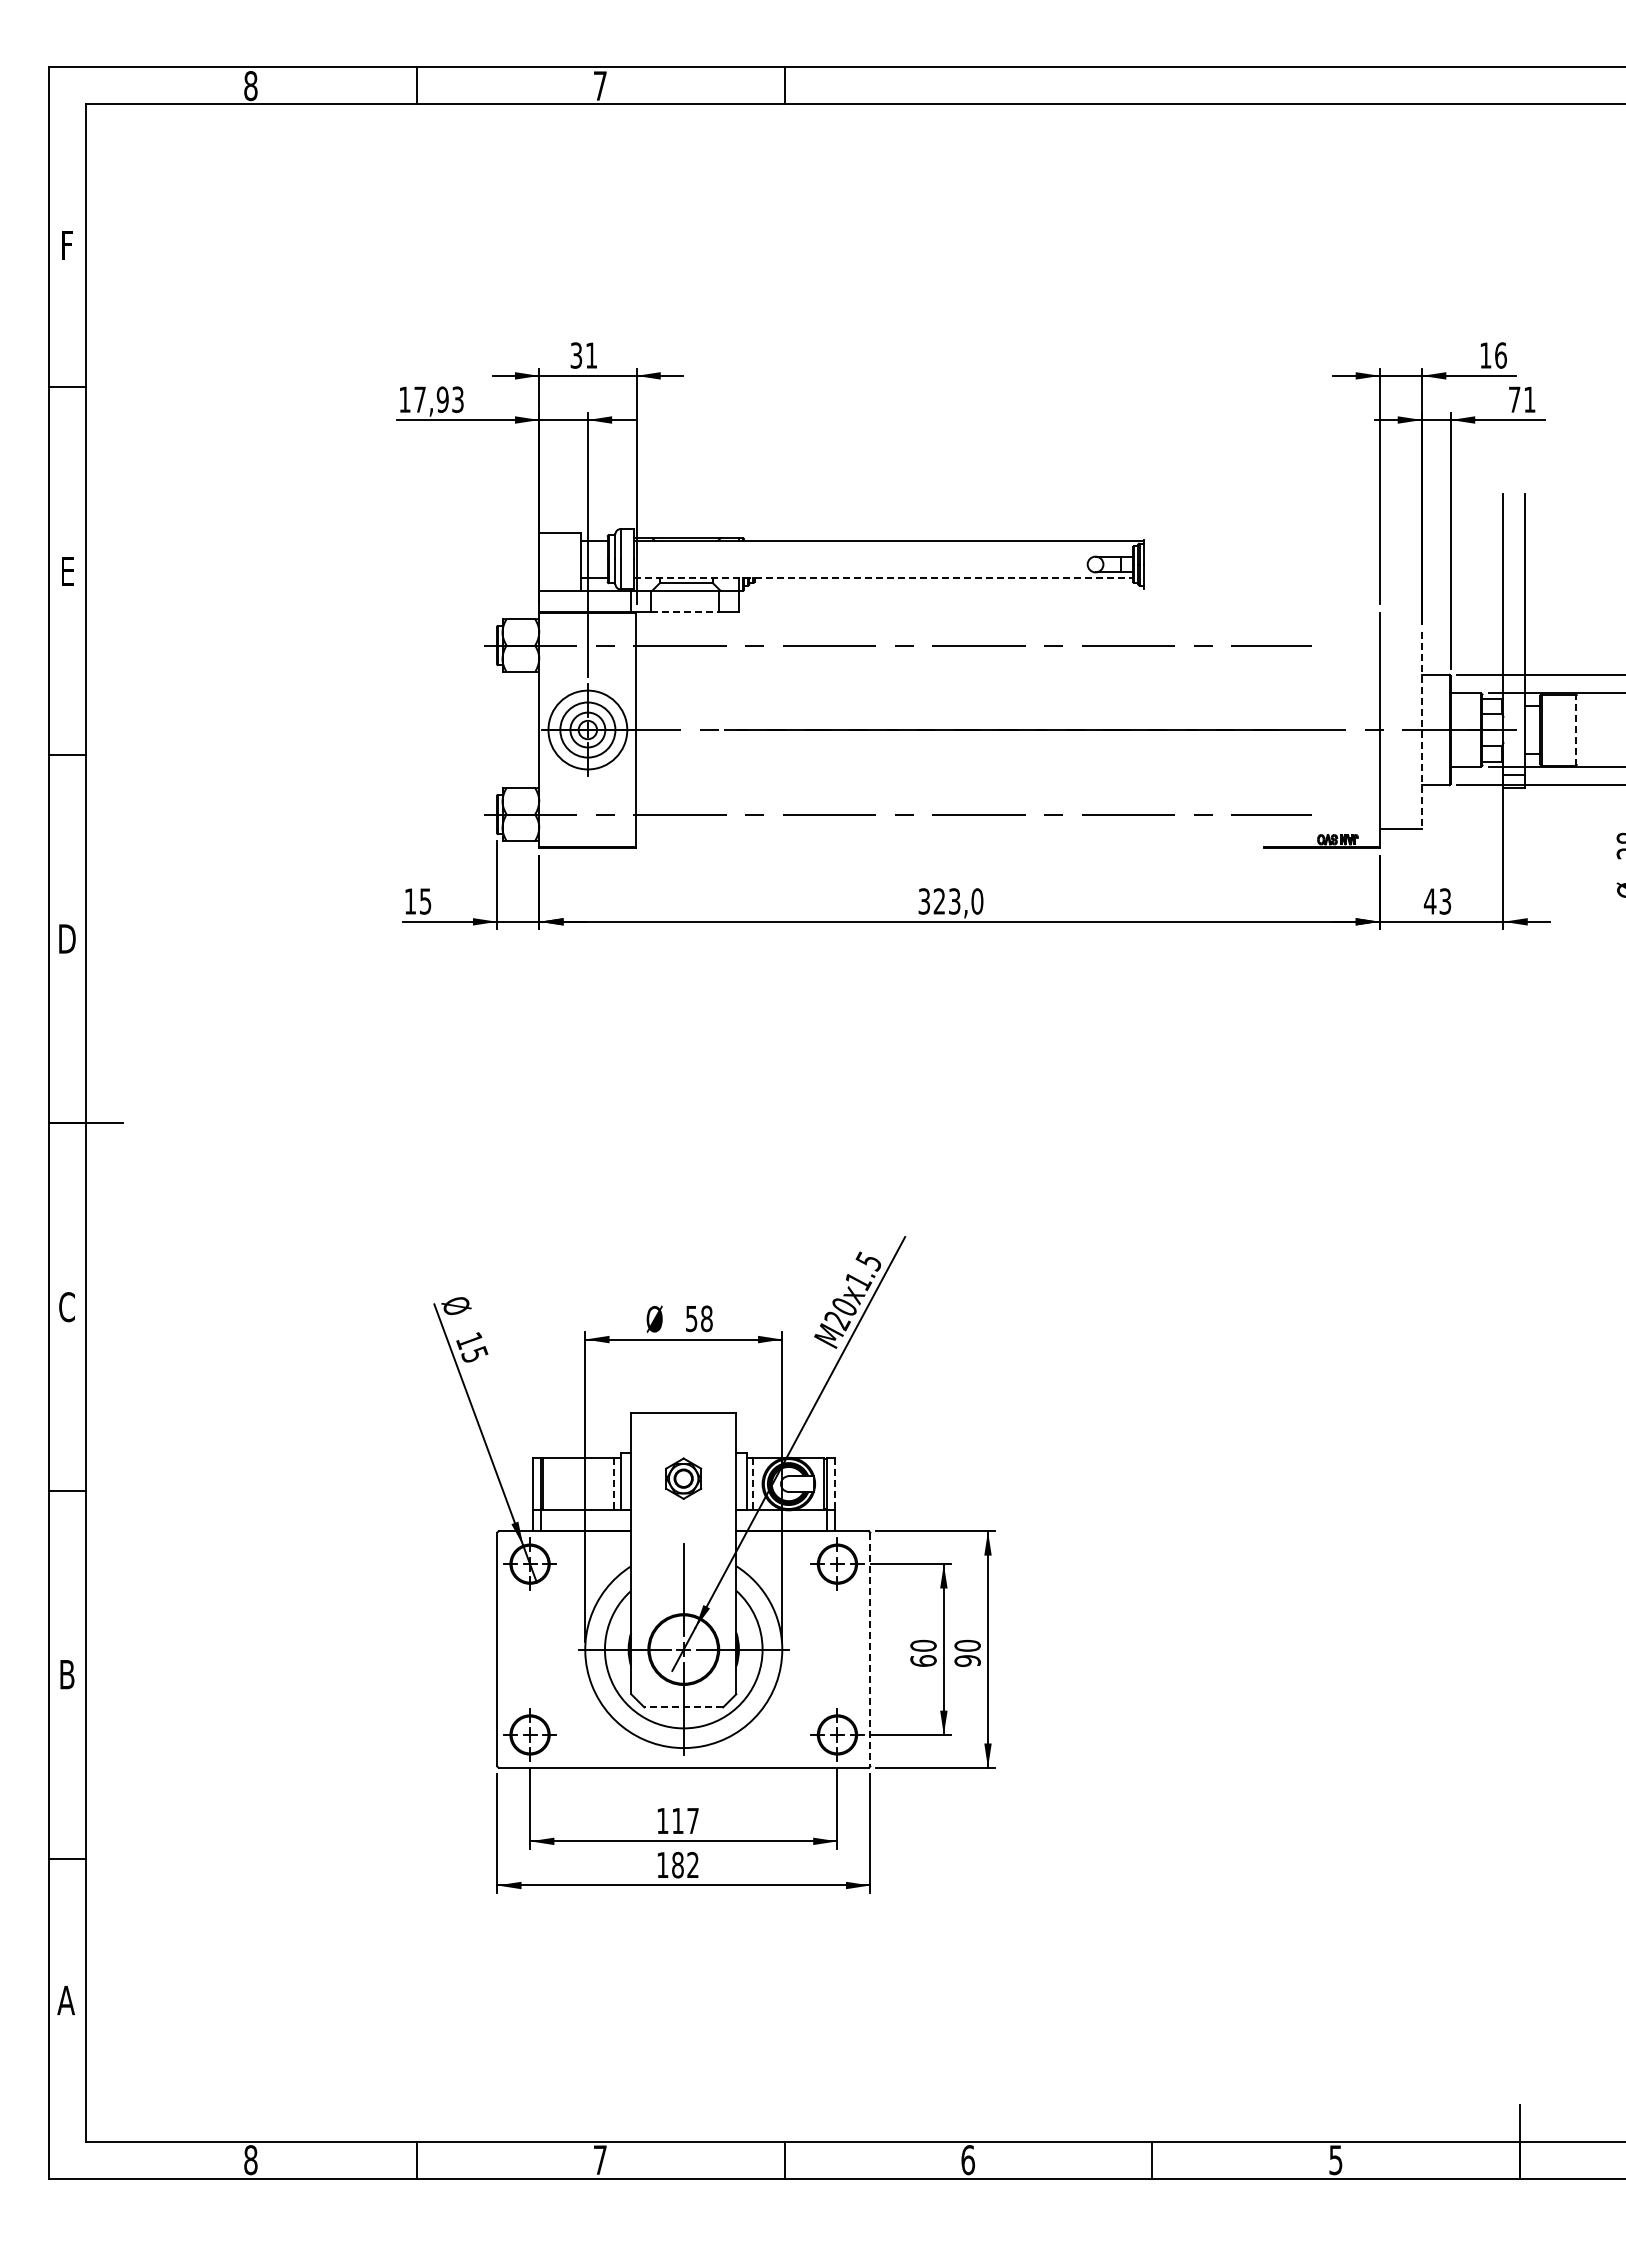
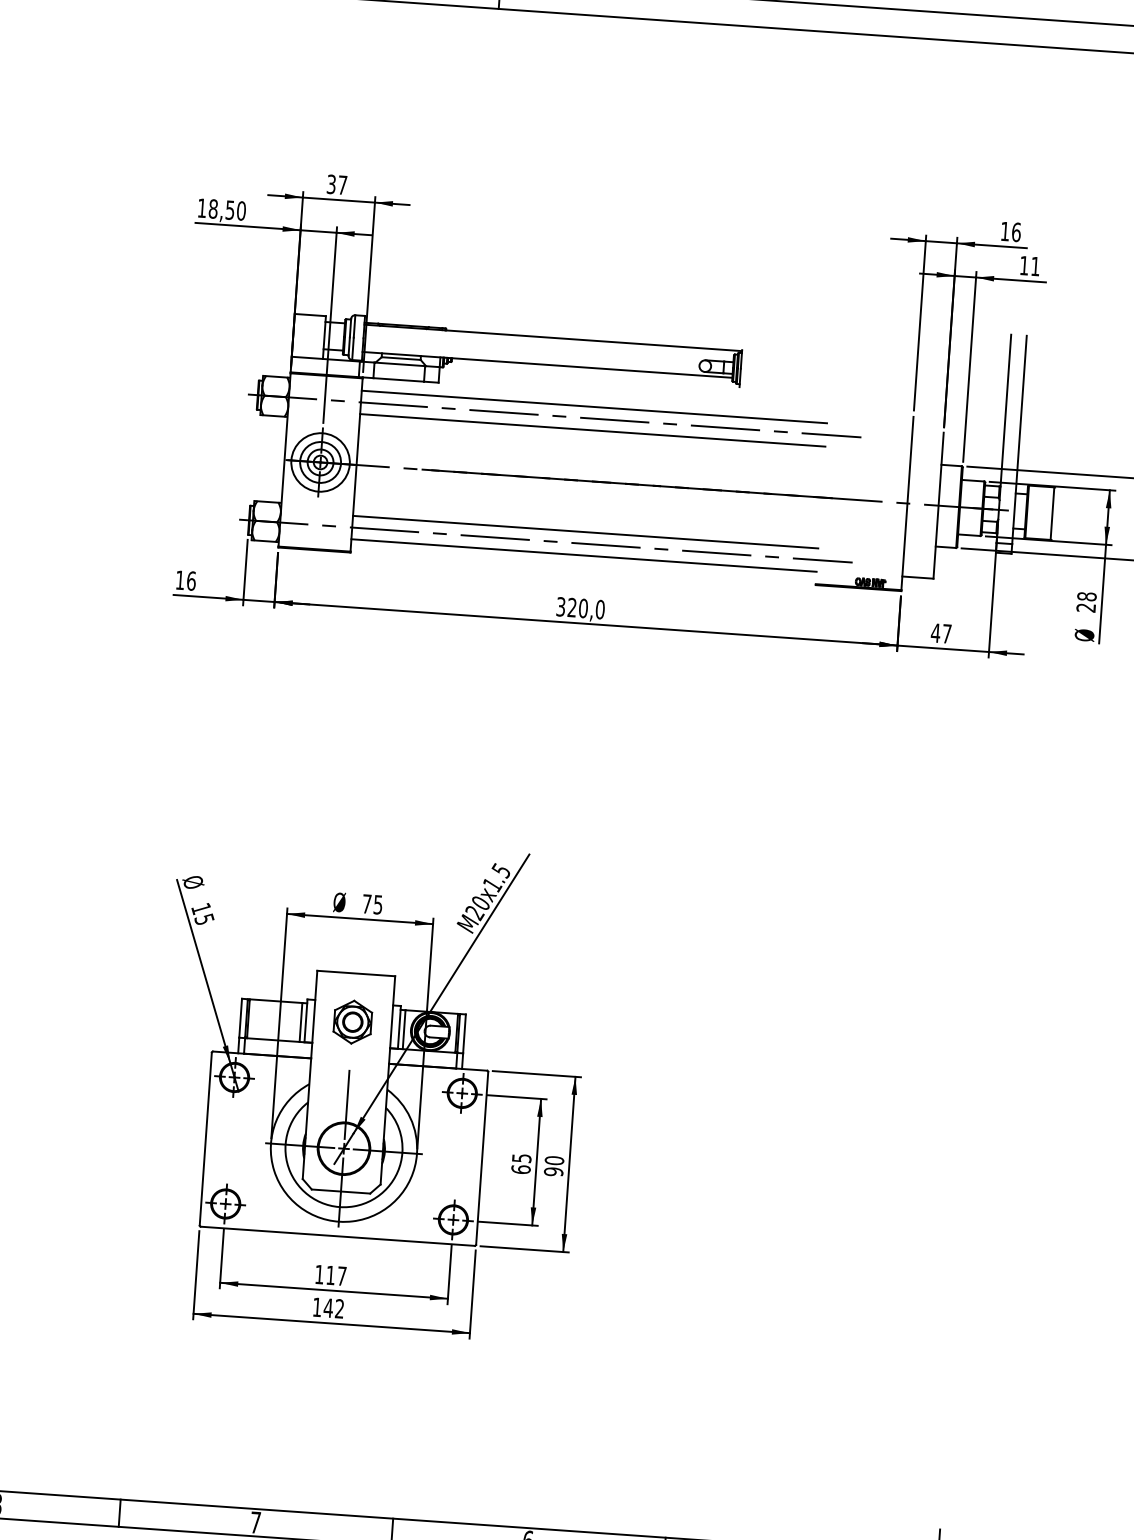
text: (591, 355) -> (342, 185), 31 -> 37
text: (438, 399) -> (227, 209), 17,93 -> 18,50
text: (1514, 399) -> (1024, 265), 71 -> 11
line: (883, 577) -> (547, 364), dashed -> solid
line: (685, 611) -> (399, 379), dashed -> solid
line: (950, 629) -> (594, 406), added
line: (950, 661) -> (592, 430), added
line: (1575, 729) -> (1052, 513), dashed -> solid
line: (1422, 730) -> (938, 506), dashed -> solid
line: (950, 798) -> (585, 531), added
line: (950, 830) -> (584, 555), added
text: (425, 901) -> (191, 581), 15 -> 16
text: (954, 901) -> (583, 608), 323,0 -> 320,0
text: (1445, 901) -> (947, 633), 43 -> 47
text: (699, 1318) -> (372, 904), 58 -> 75
part: (683, 1478) -> (352, 1021), size x1.43
line: (614, 1484) -> (301, 1022), dashed -> solid
line: (753, 1484) -> (404, 1030), dashed -> solid
line: (834, 1484) -> (464, 1034), dashed -> solid
text: (923, 1645) -> (521, 1158), 60 -> 65
line: (870, 1649) -> (482, 1158), dashed -> solid
line: (683, 1707) -> (340, 1191), dashed -> solid
text: (677, 1864) -> (328, 1307), 182 -> 142

